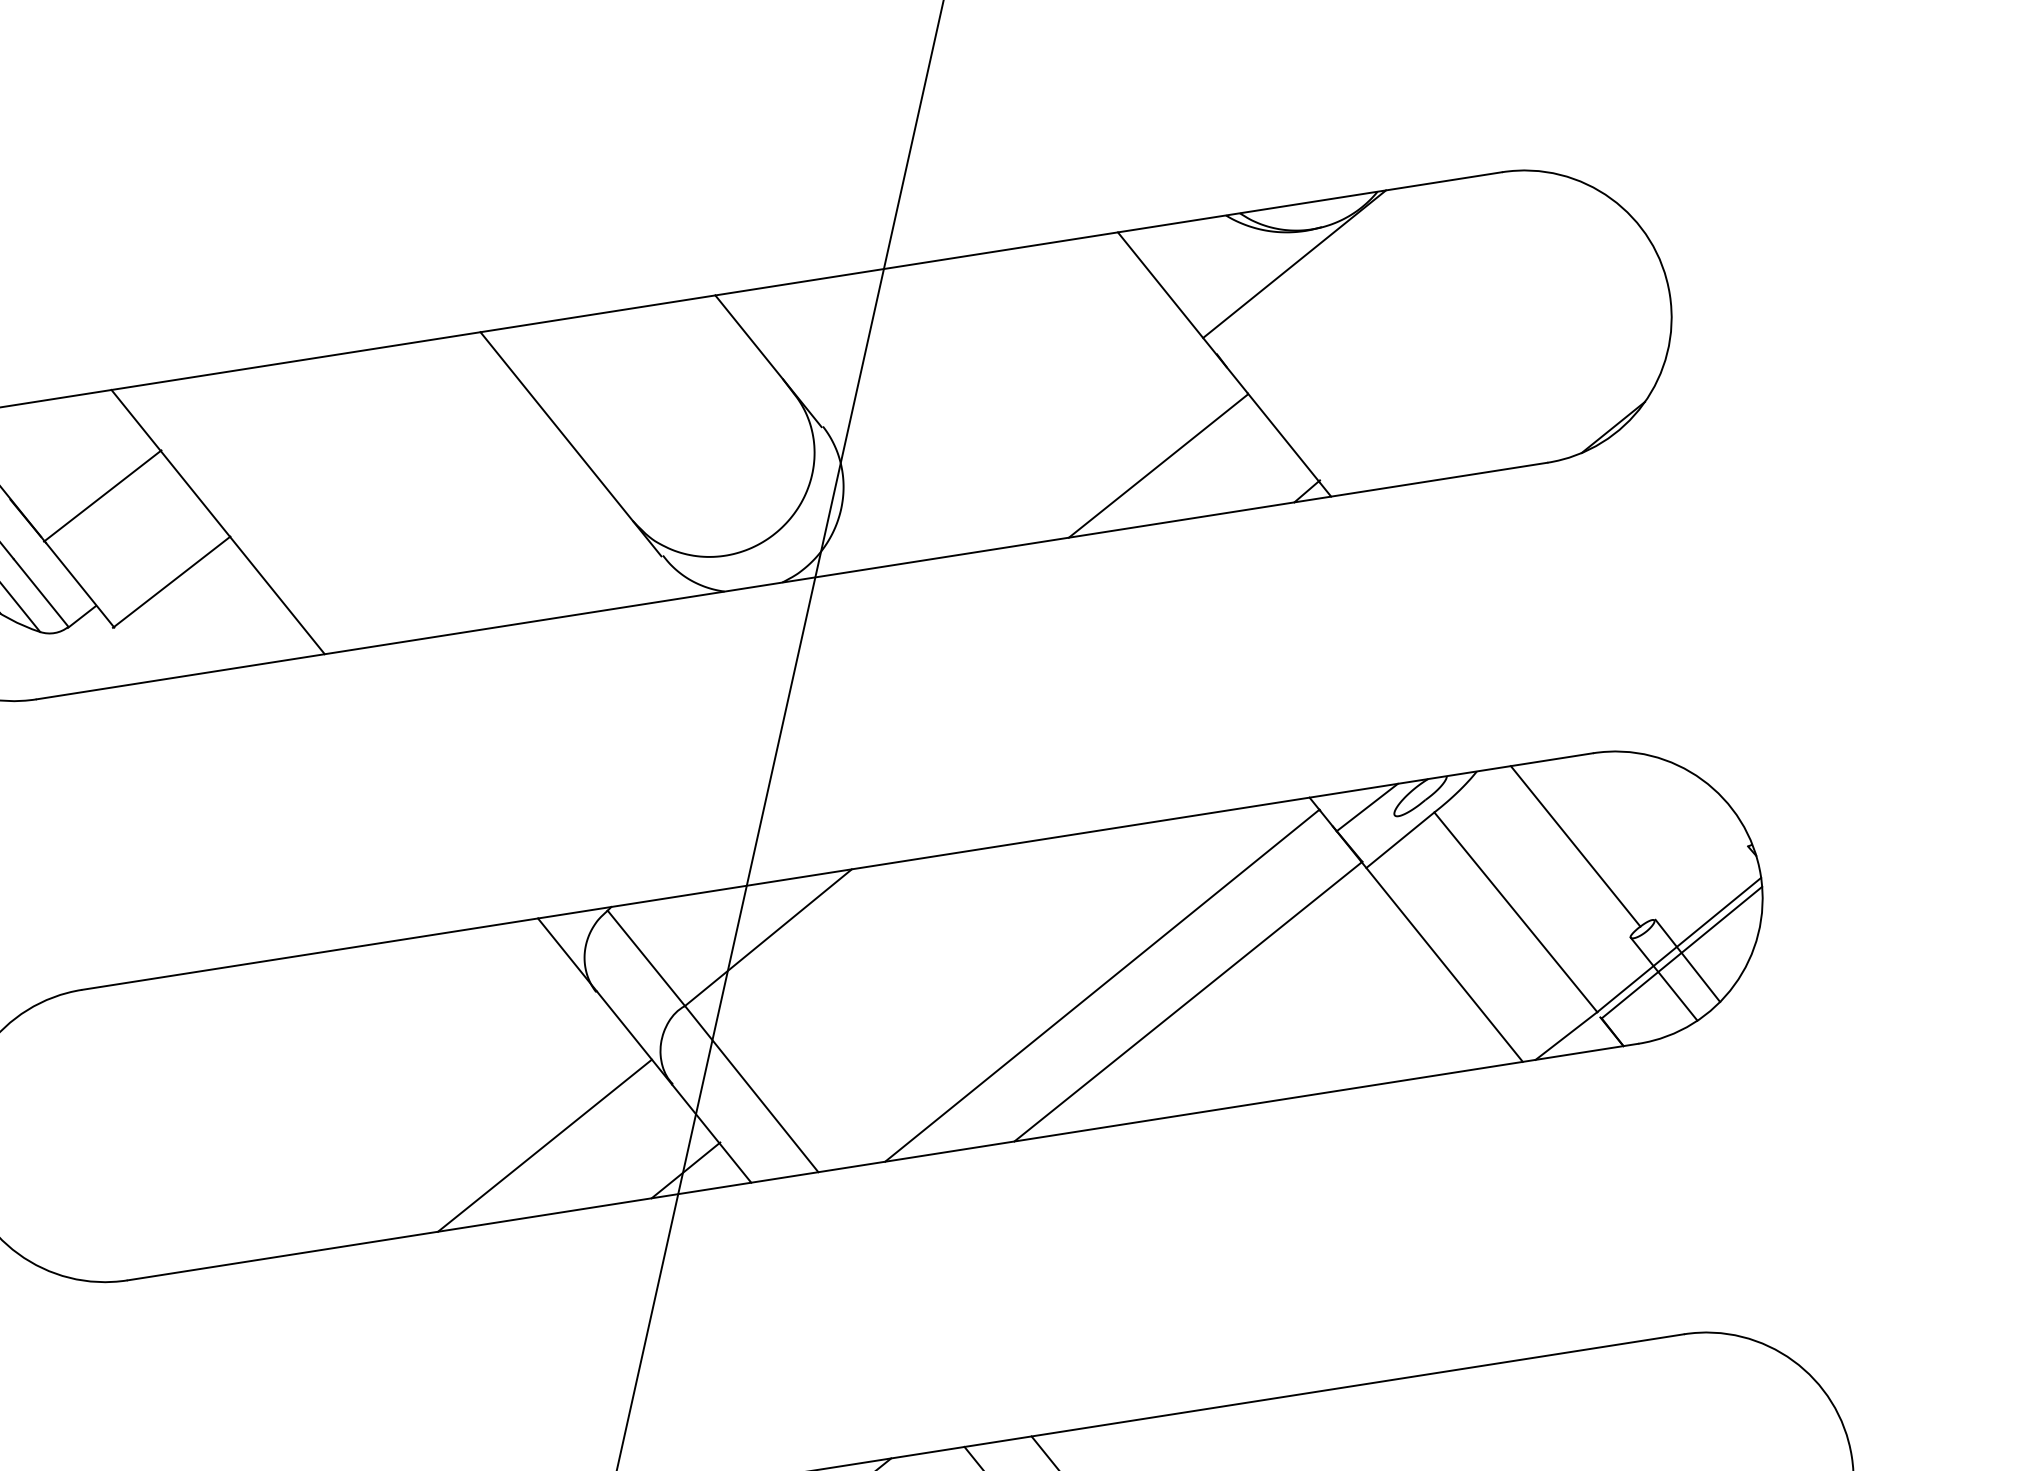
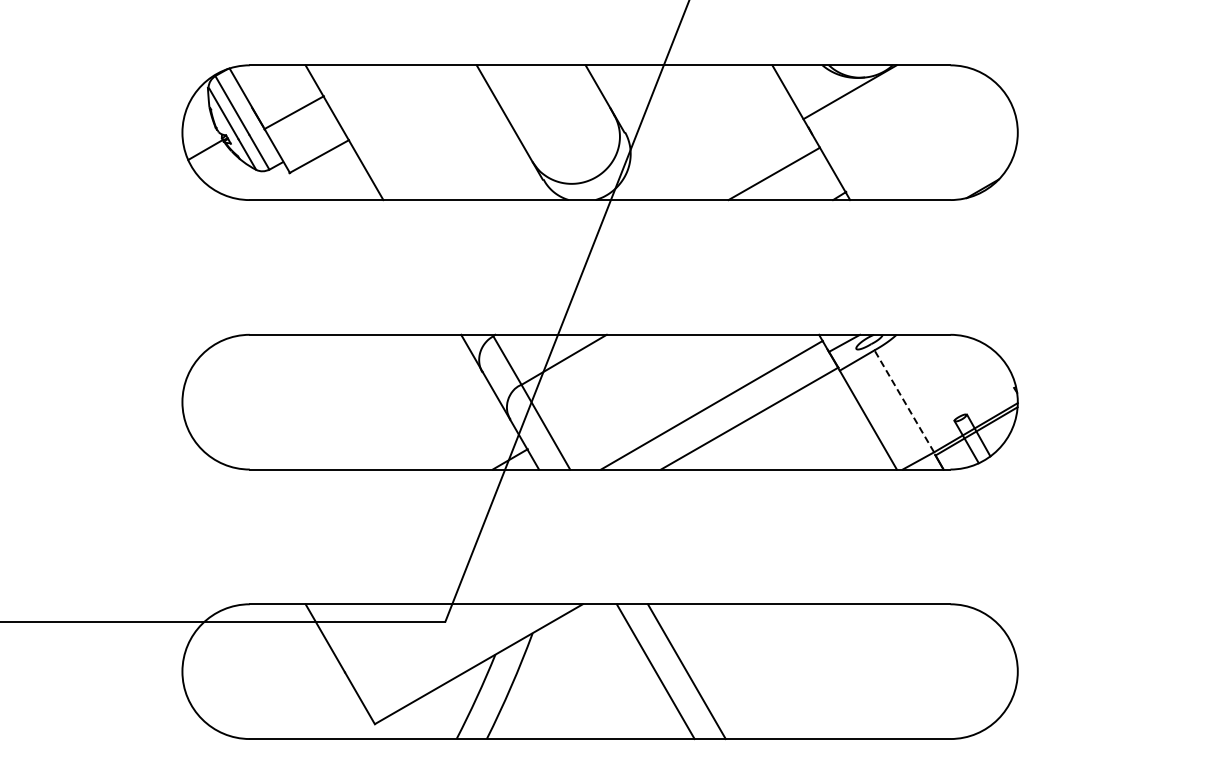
line: (1574, 846) -> (935, 375), removed
line: (1515, 910) -> (904, 400), solid -> dashed
line: (543, 1144) -> (447, 437), removed

